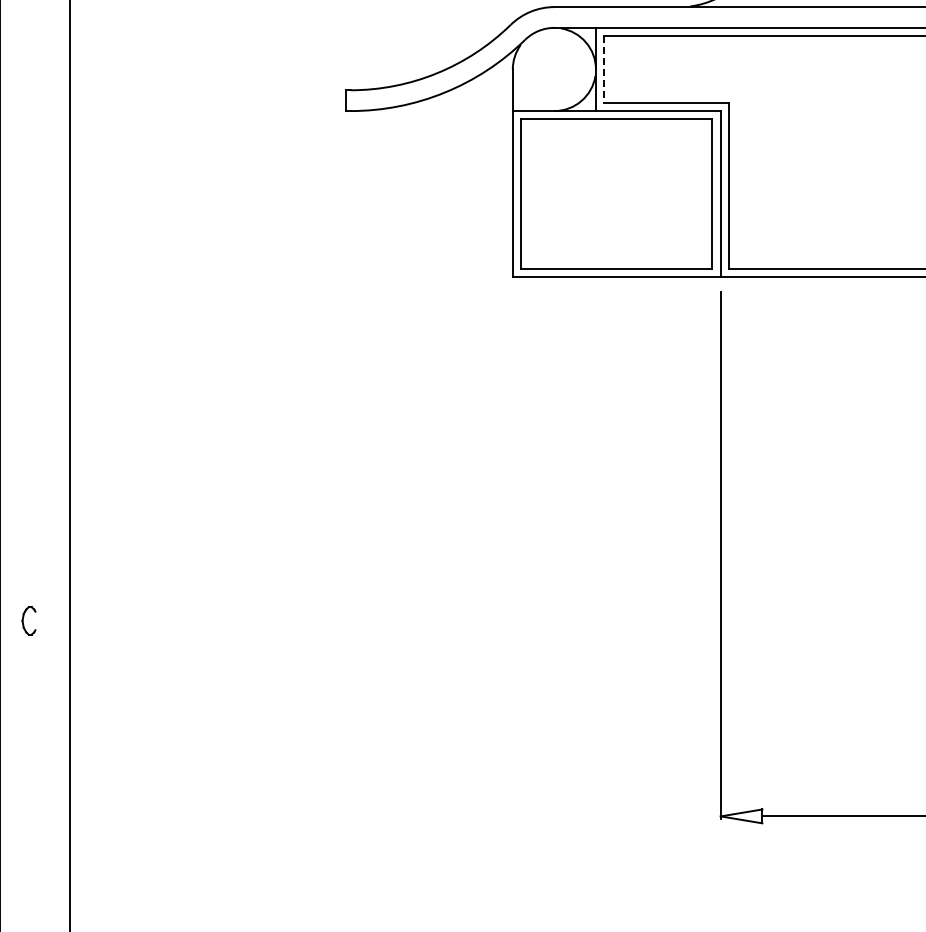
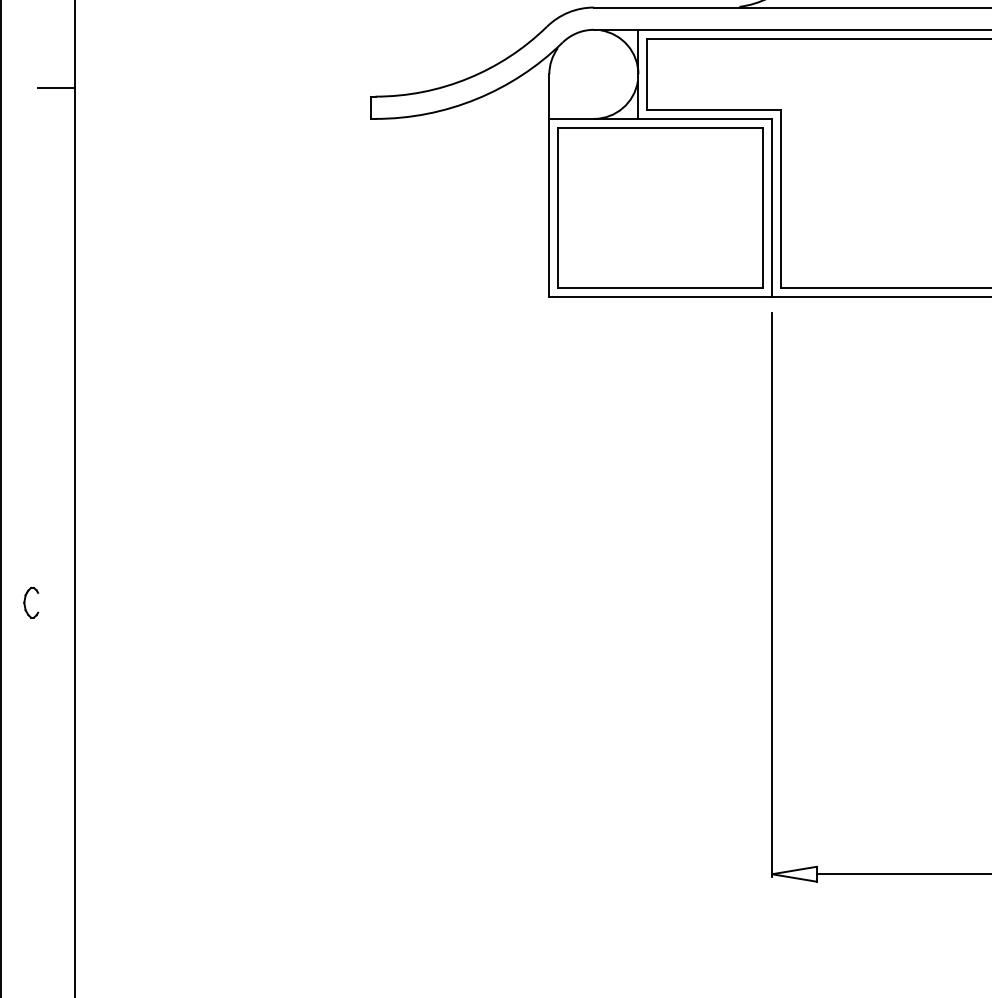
line: (604, 69) -> (647, 74), dashed -> solid
line: (52, 82) -> (56, 88), added
part: (28, 620) -> (30, 602), moved

